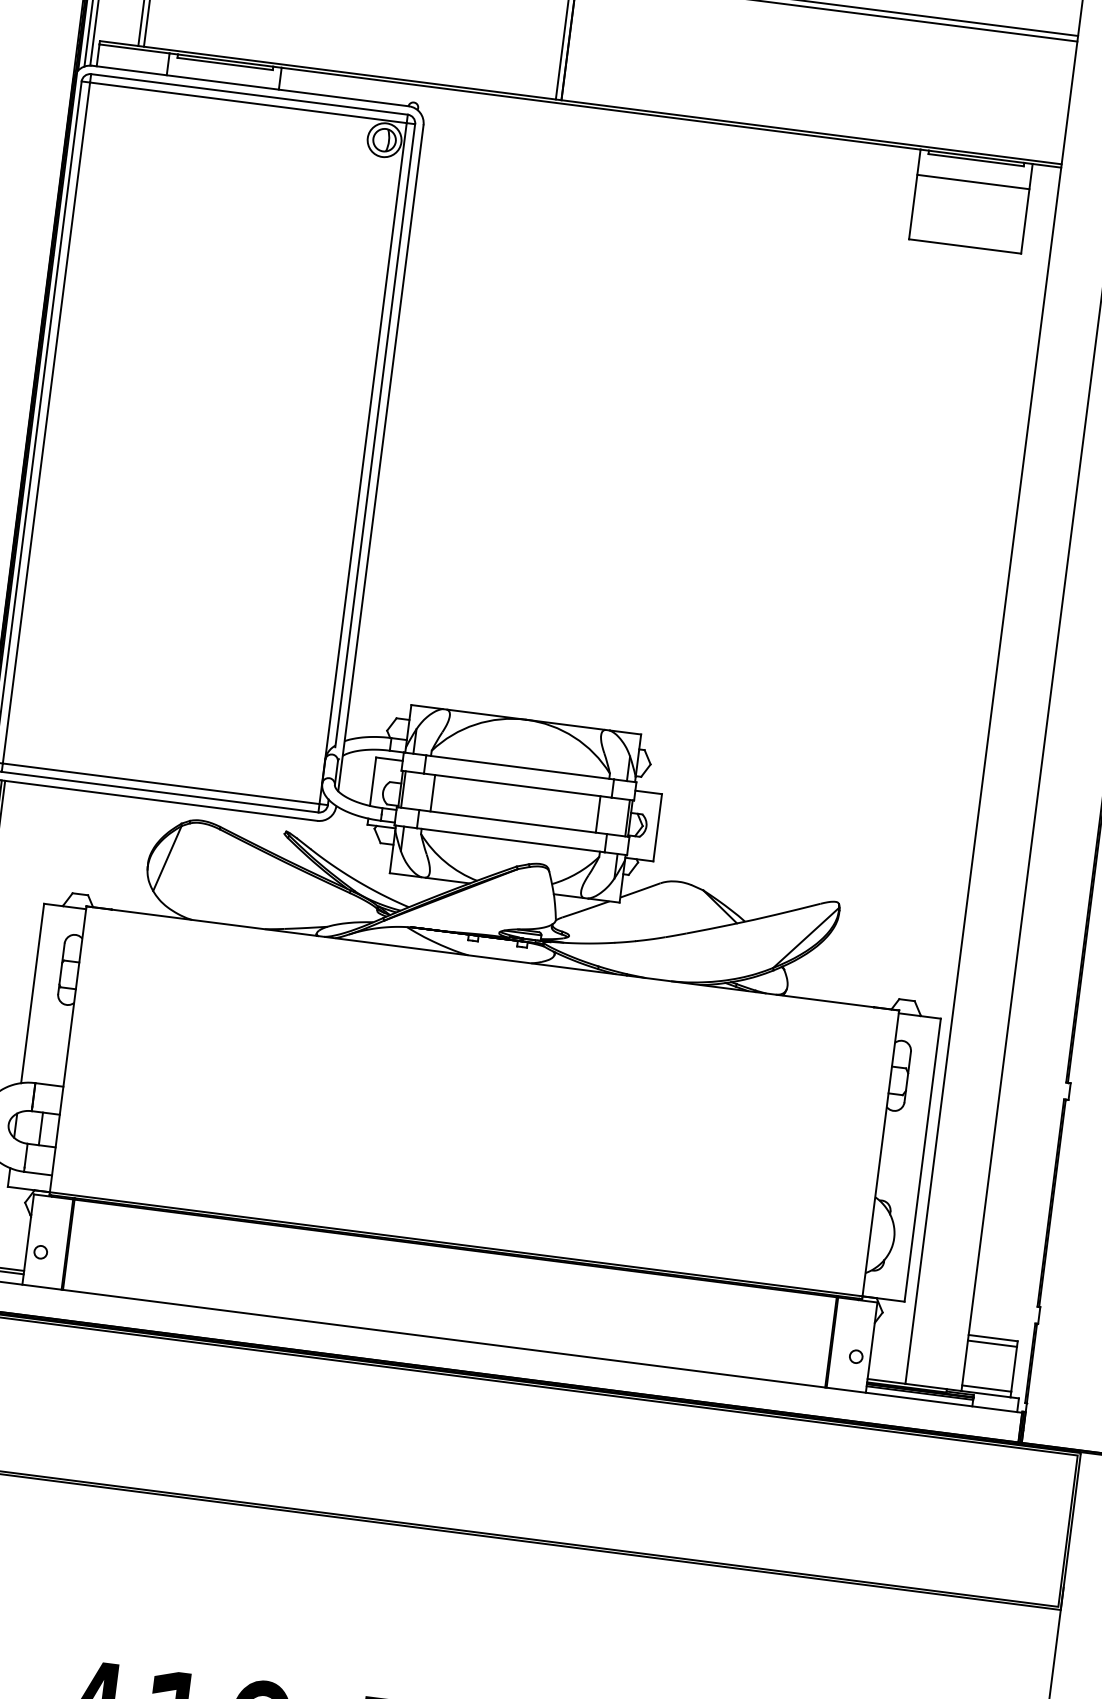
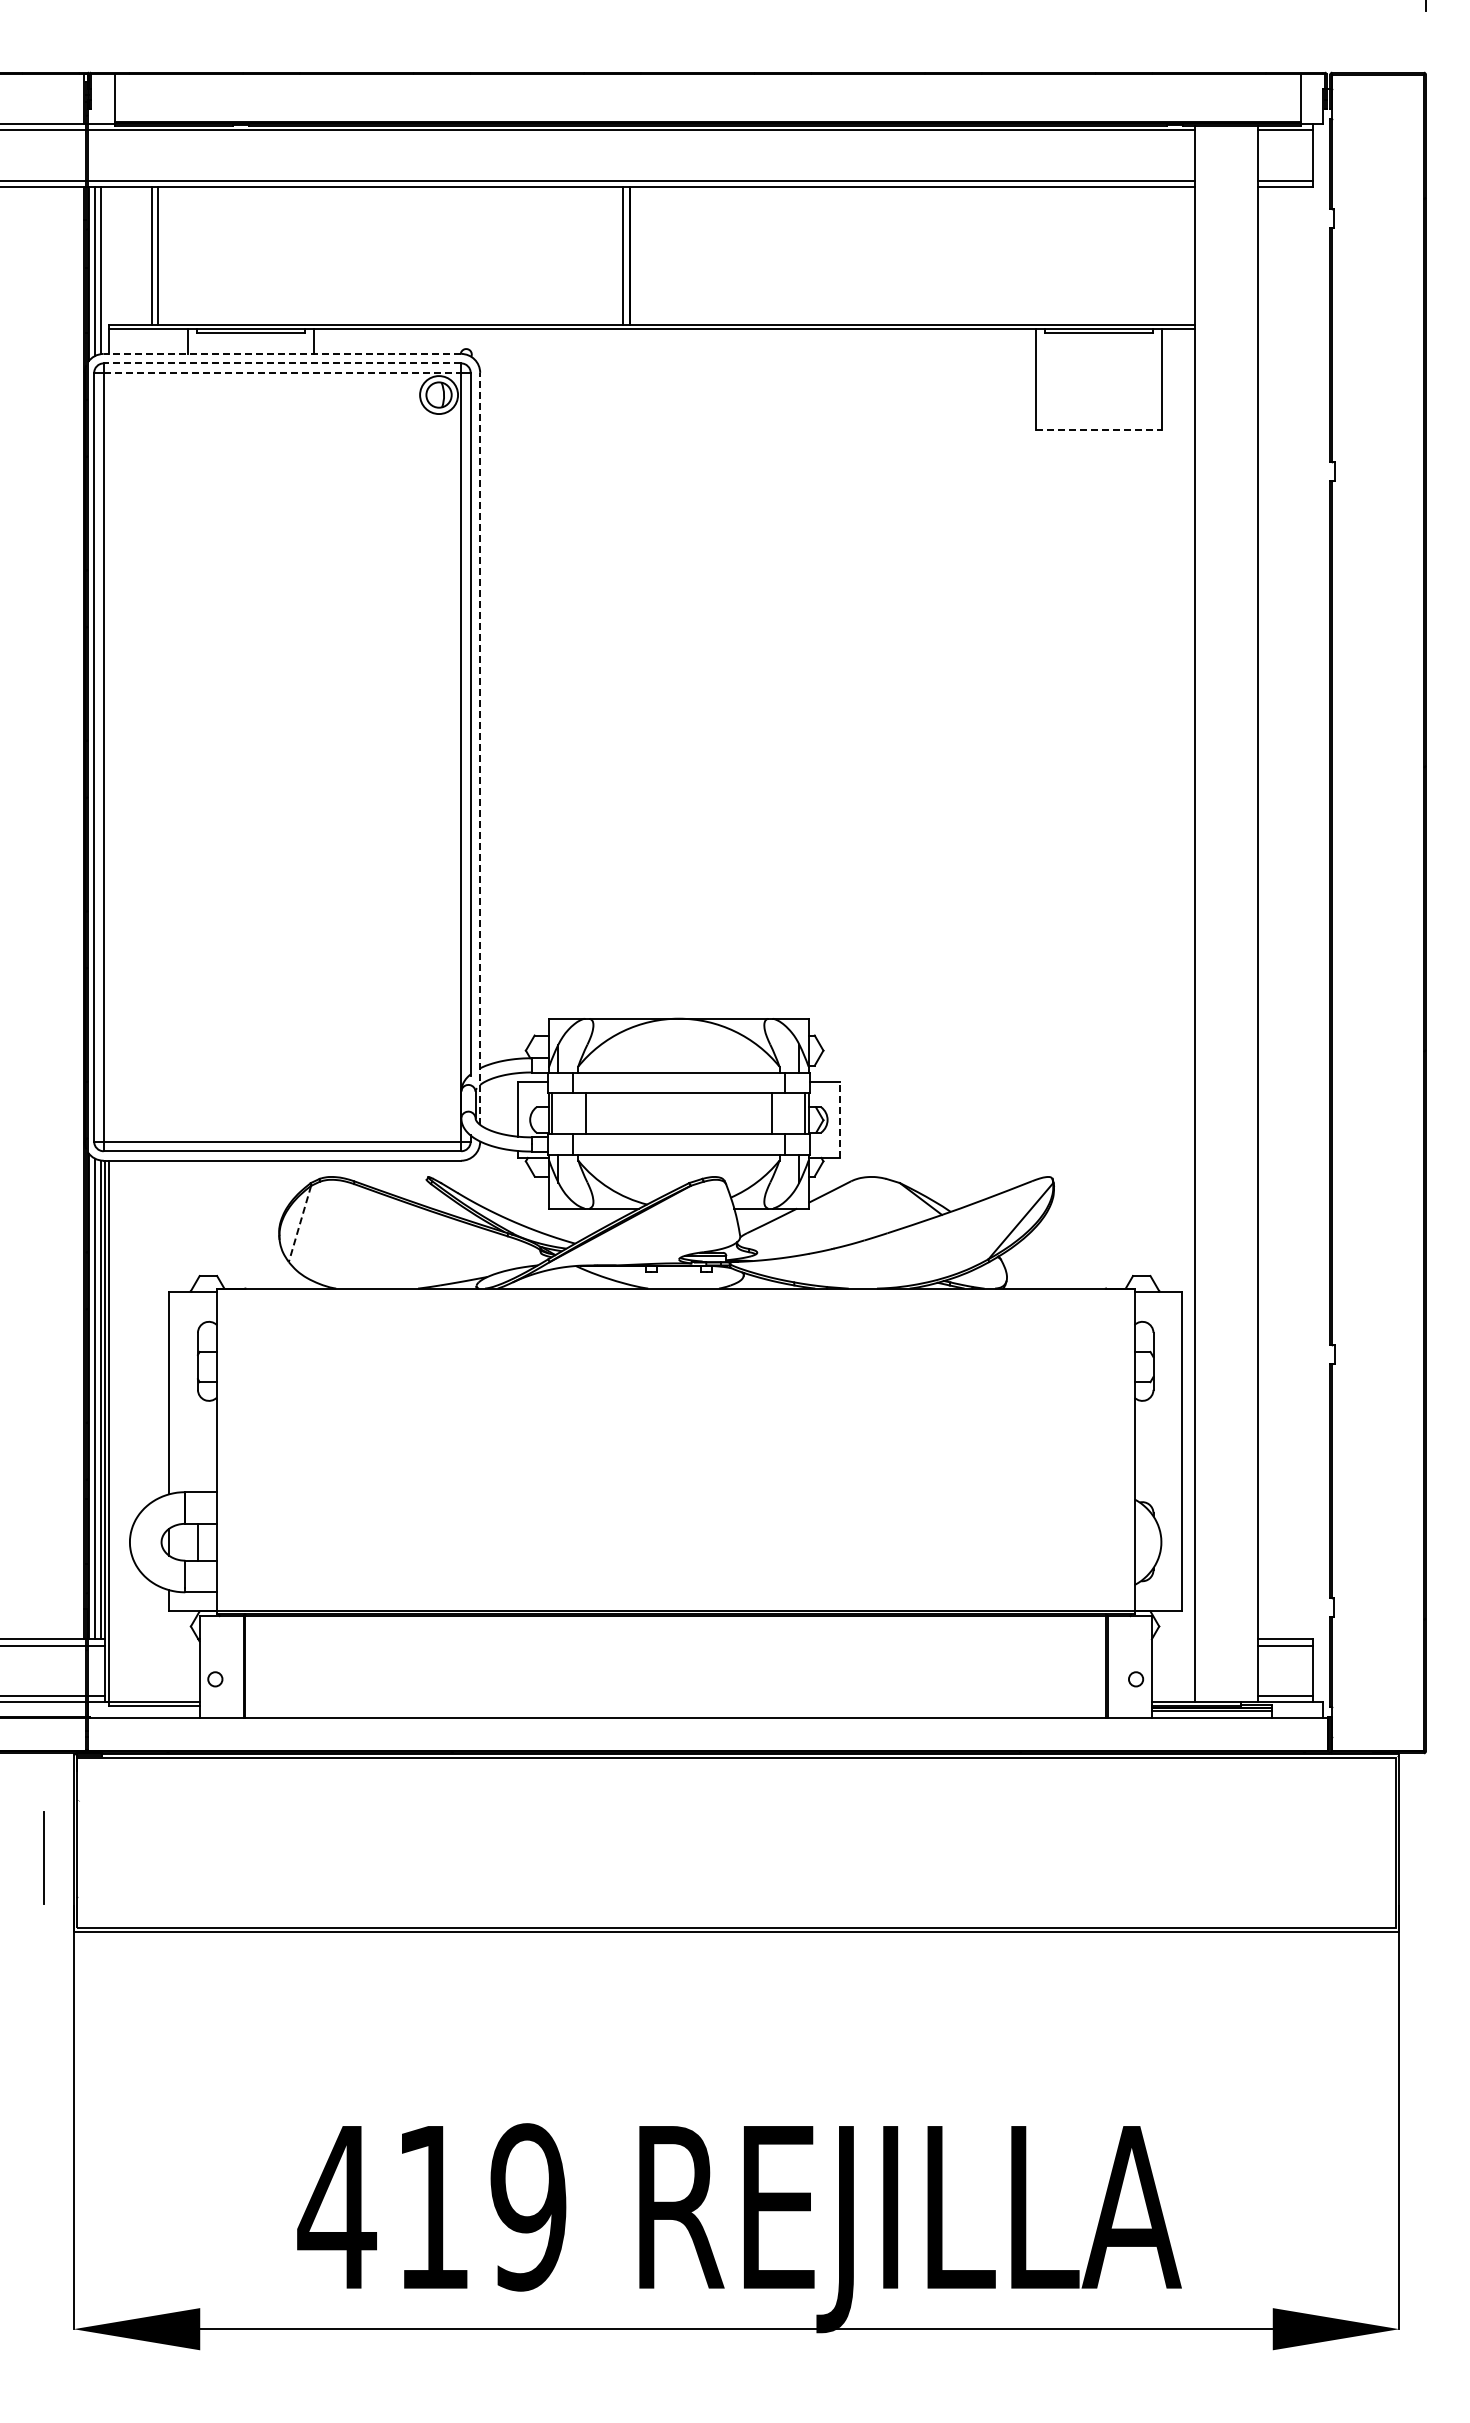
line: (250, 85) -> (282, 353), solid -> dashed
line: (249, 94) -> (282, 363), solid -> dashed
line: (248, 102) -> (282, 372), solid -> dashed
line: (972, 181) -> (1098, 357), removed
line: (965, 246) -> (1099, 430), solid -> dashed
line: (381, 457) -> (480, 748), solid -> dashed
line: (657, 827) -> (840, 1119), solid -> dashed
line: (167, 858) -> (300, 1223), solid -> dashed

